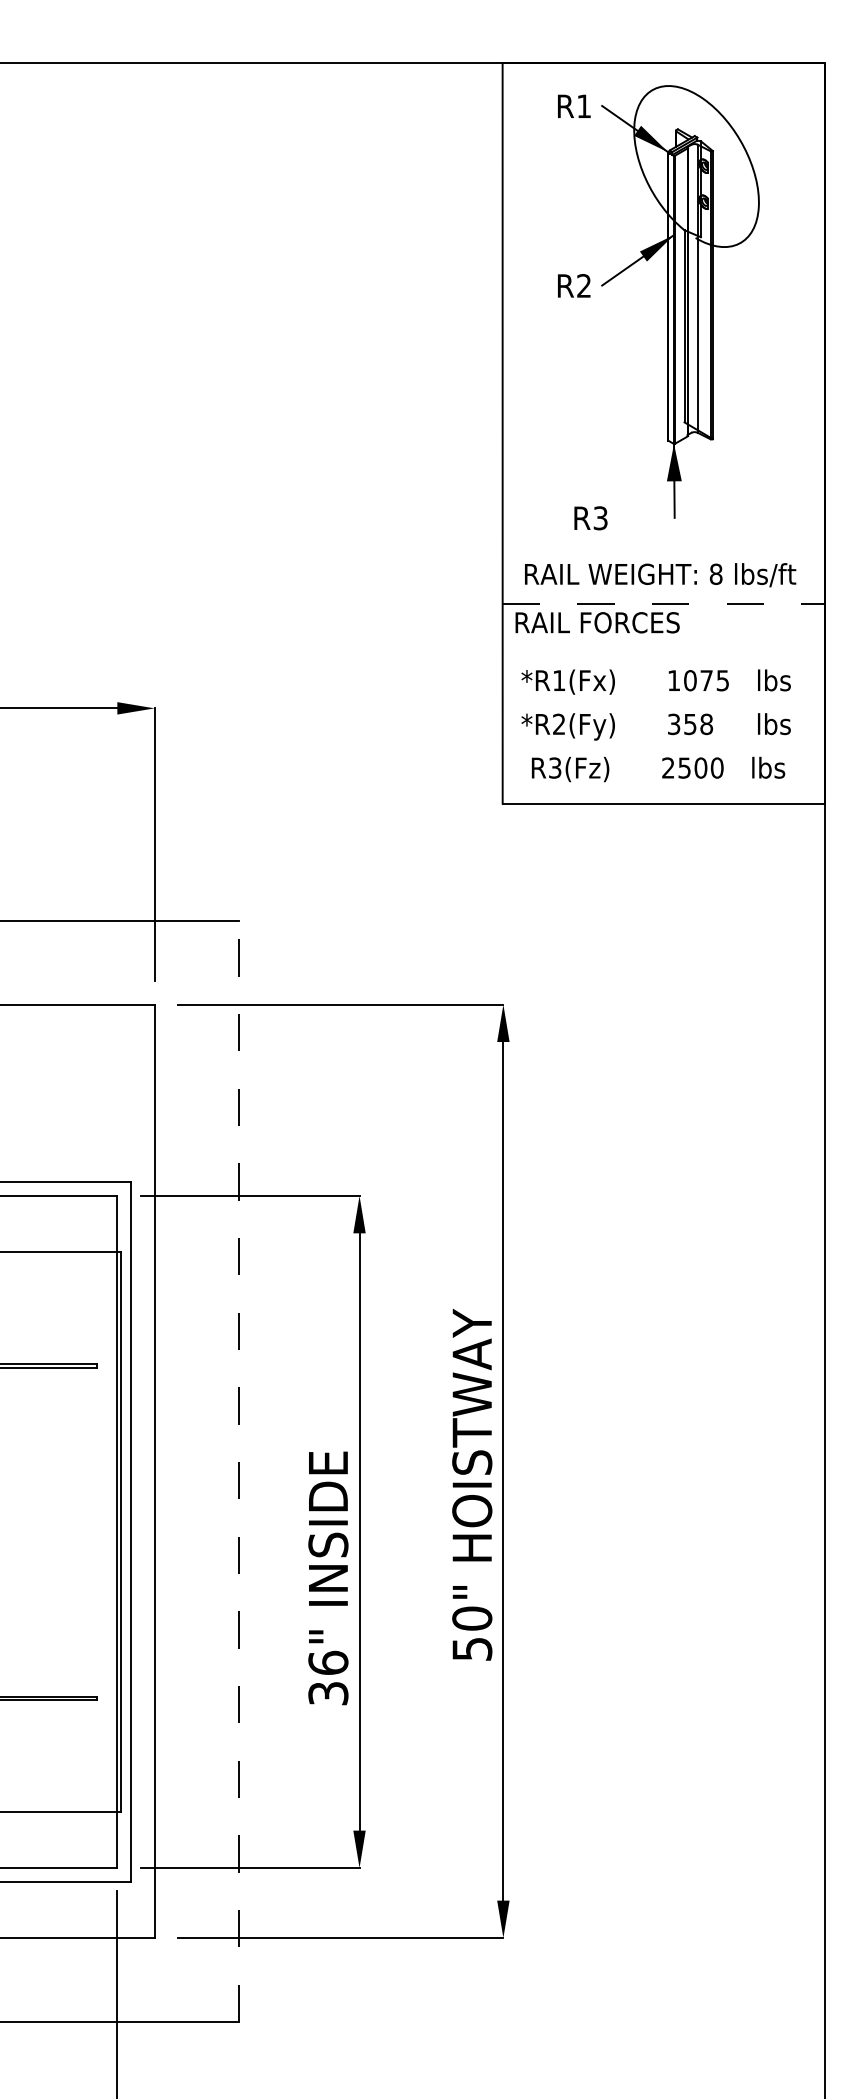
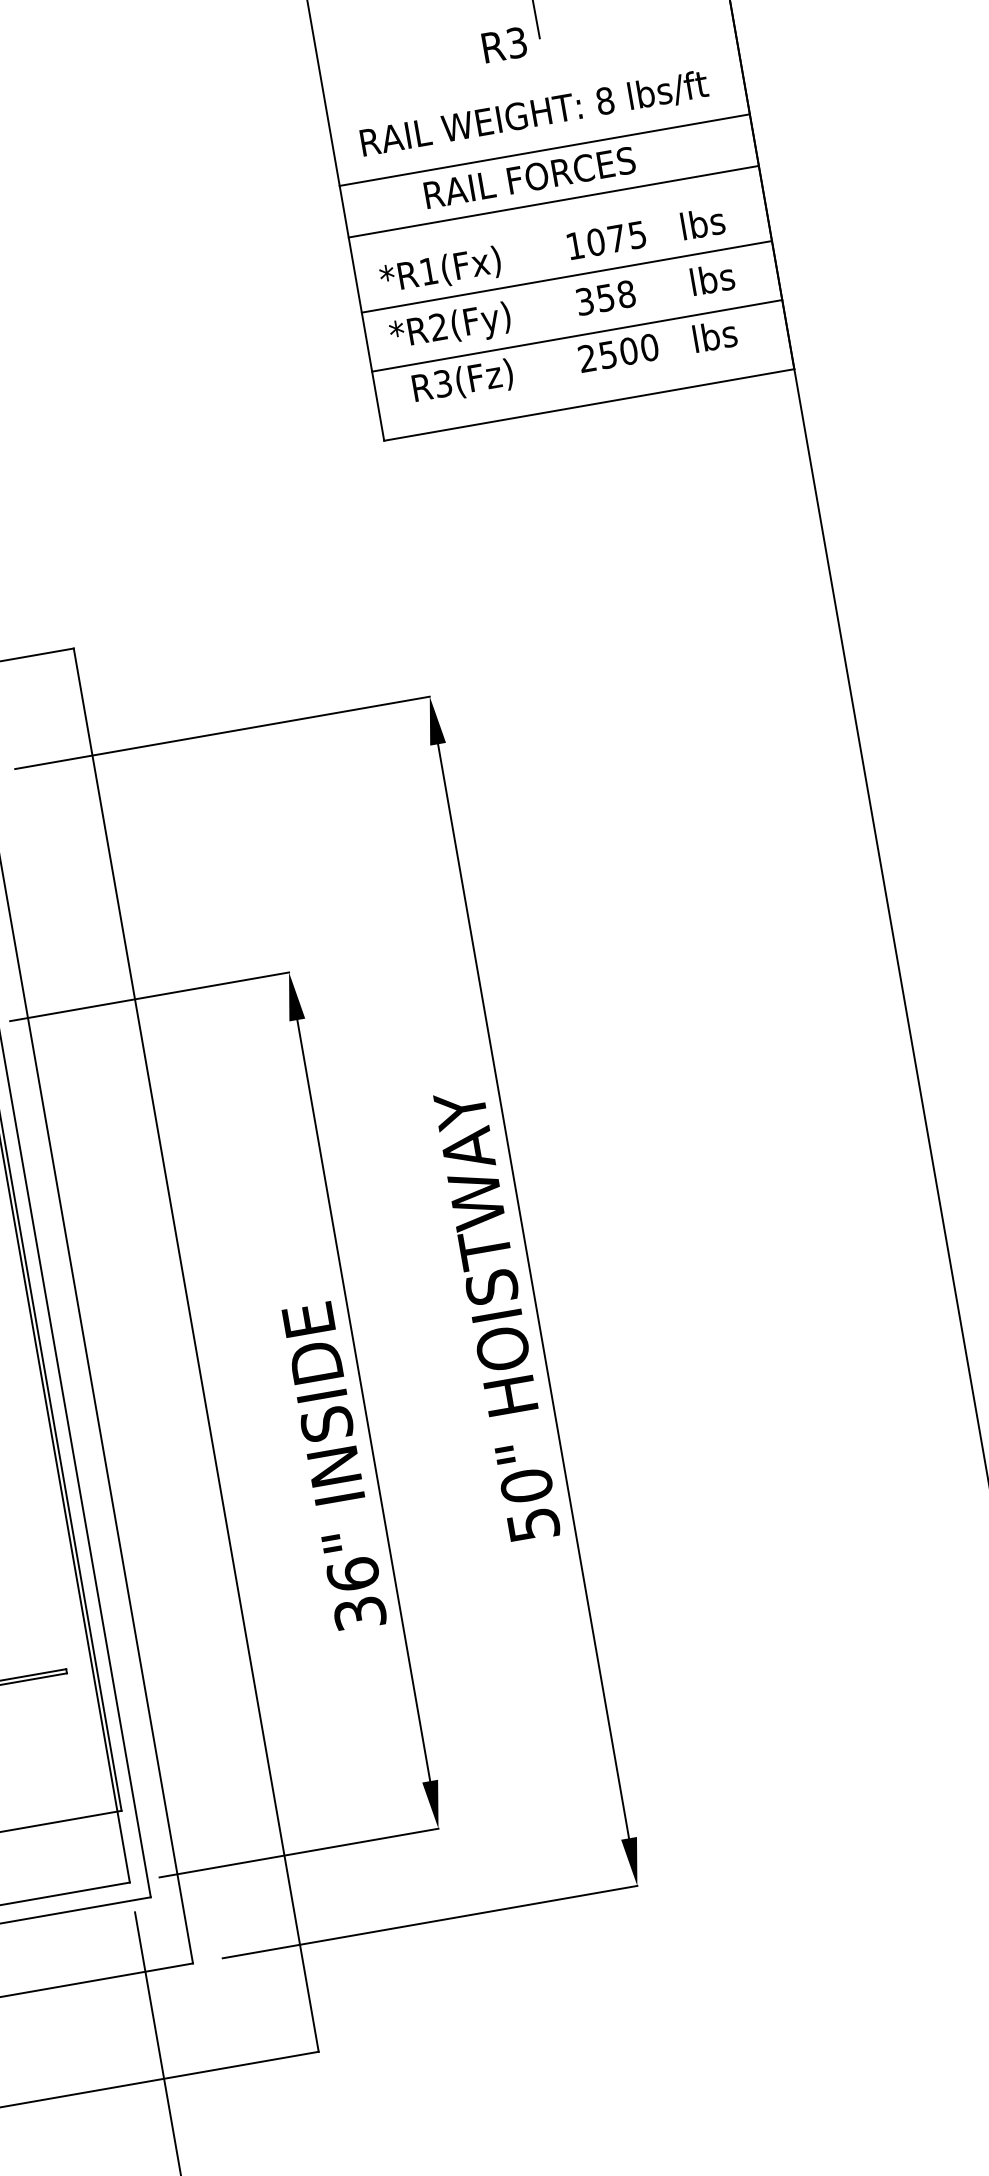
text: (590, 518) -> (504, 45), moved
line: (663, 603) -> (544, 149), dashed -> solid
text: (597, 622) -> (529, 177), moved
line: (663, 644) -> (553, 202), added
line: (663, 703) -> (566, 277), added
line: (663, 749) -> (577, 335), added
line: (238, 1471) -> (196, 1350), dashed -> solid

